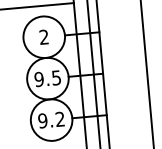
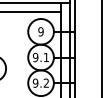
text: (43, 36) -> (40, 31), 2 -> 9
text: (55, 77) -> (45, 57), 9.5 -> 9.1

